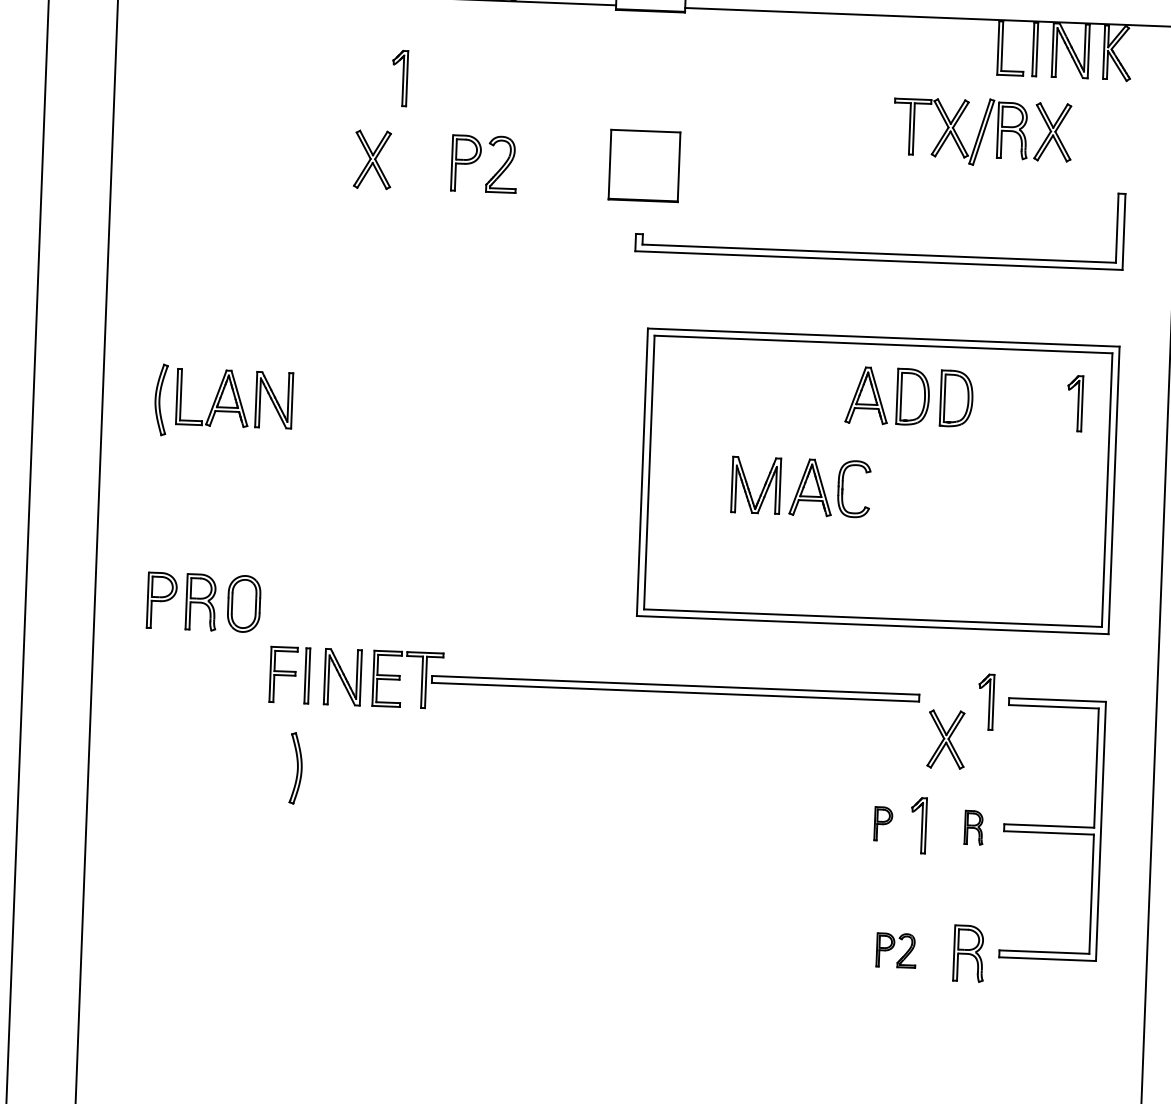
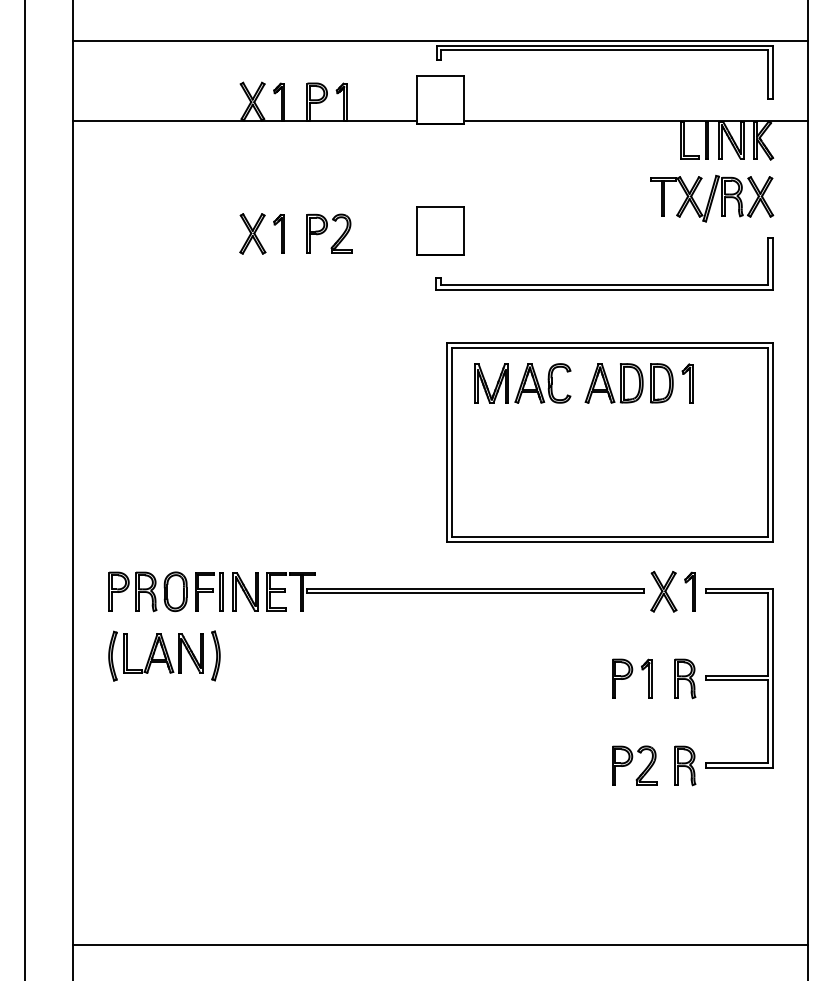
part: (398, 77) -> (278, 233), moved
part: (983, 131) -> (712, 198), moved
part: (222, 401) -> (155, 655), moved
part: (1074, 403) -> (687, 383), moved
part: (800, 487) -> (522, 383), moved
part: (203, 601) -> (147, 591), moved
part: (945, 739) -> (663, 591), moved
part: (883, 823) -> (622, 678), size x1.67
part: (974, 827) -> (685, 678), size x1.67
part: (895, 950) -> (634, 765), size x1.67

